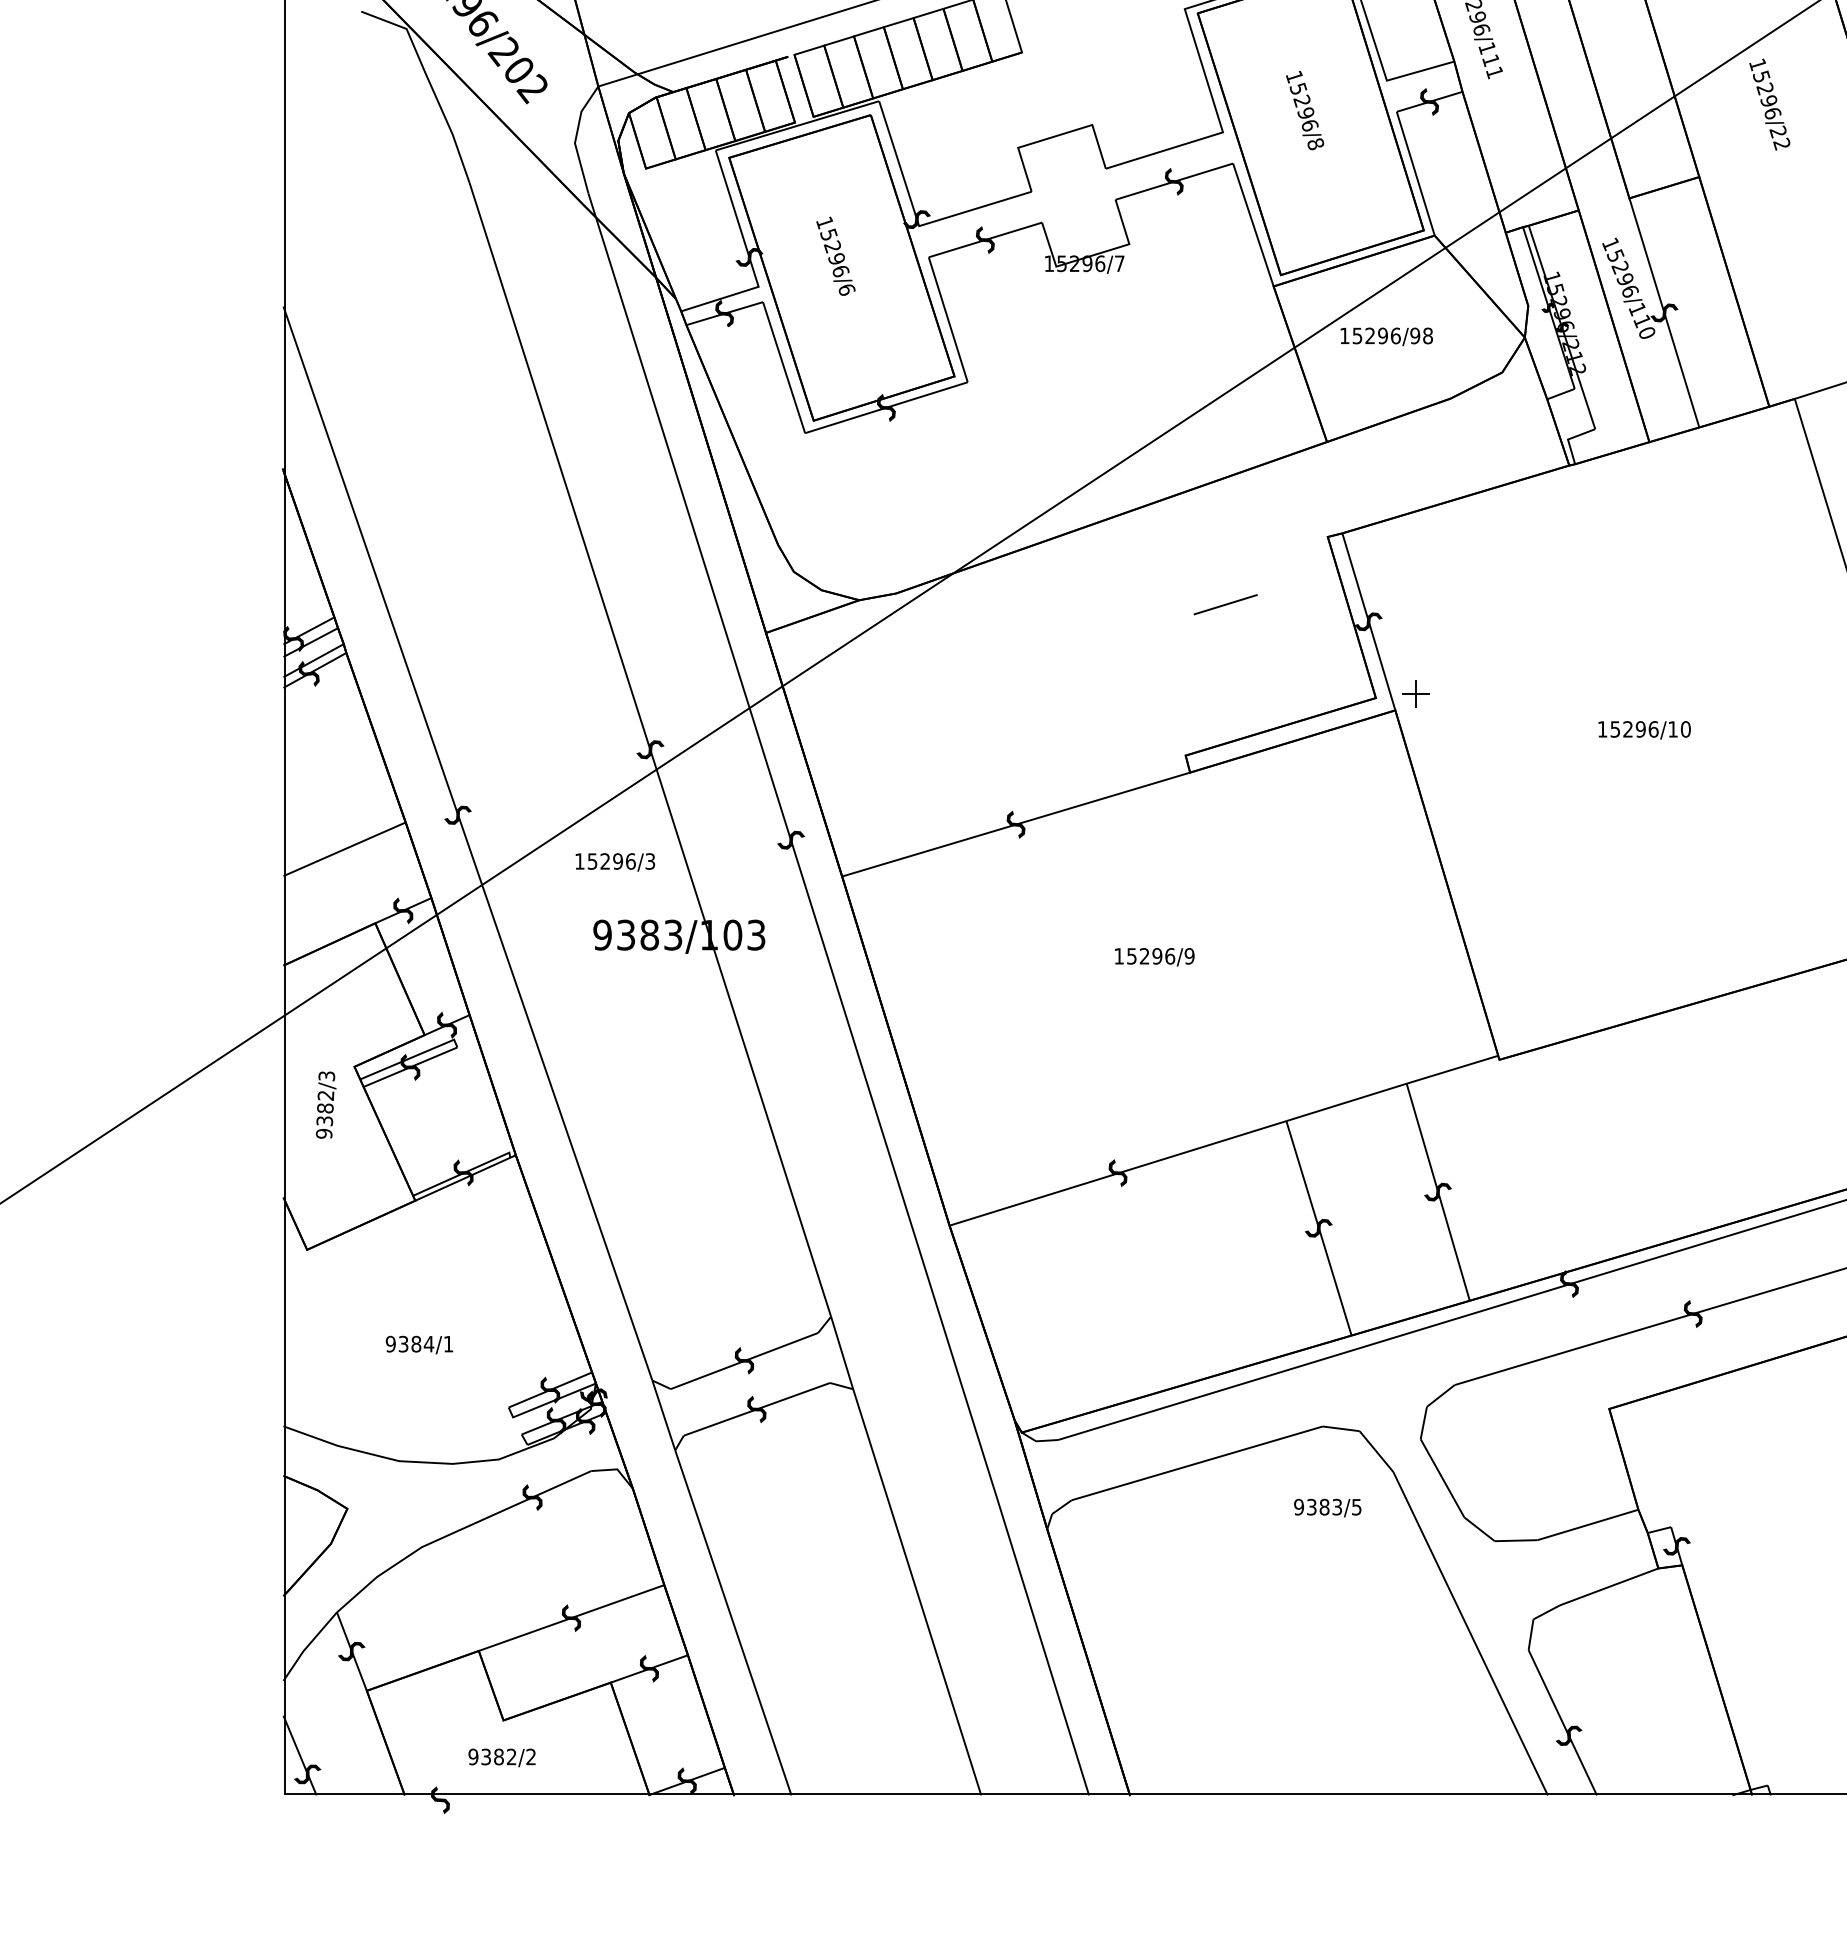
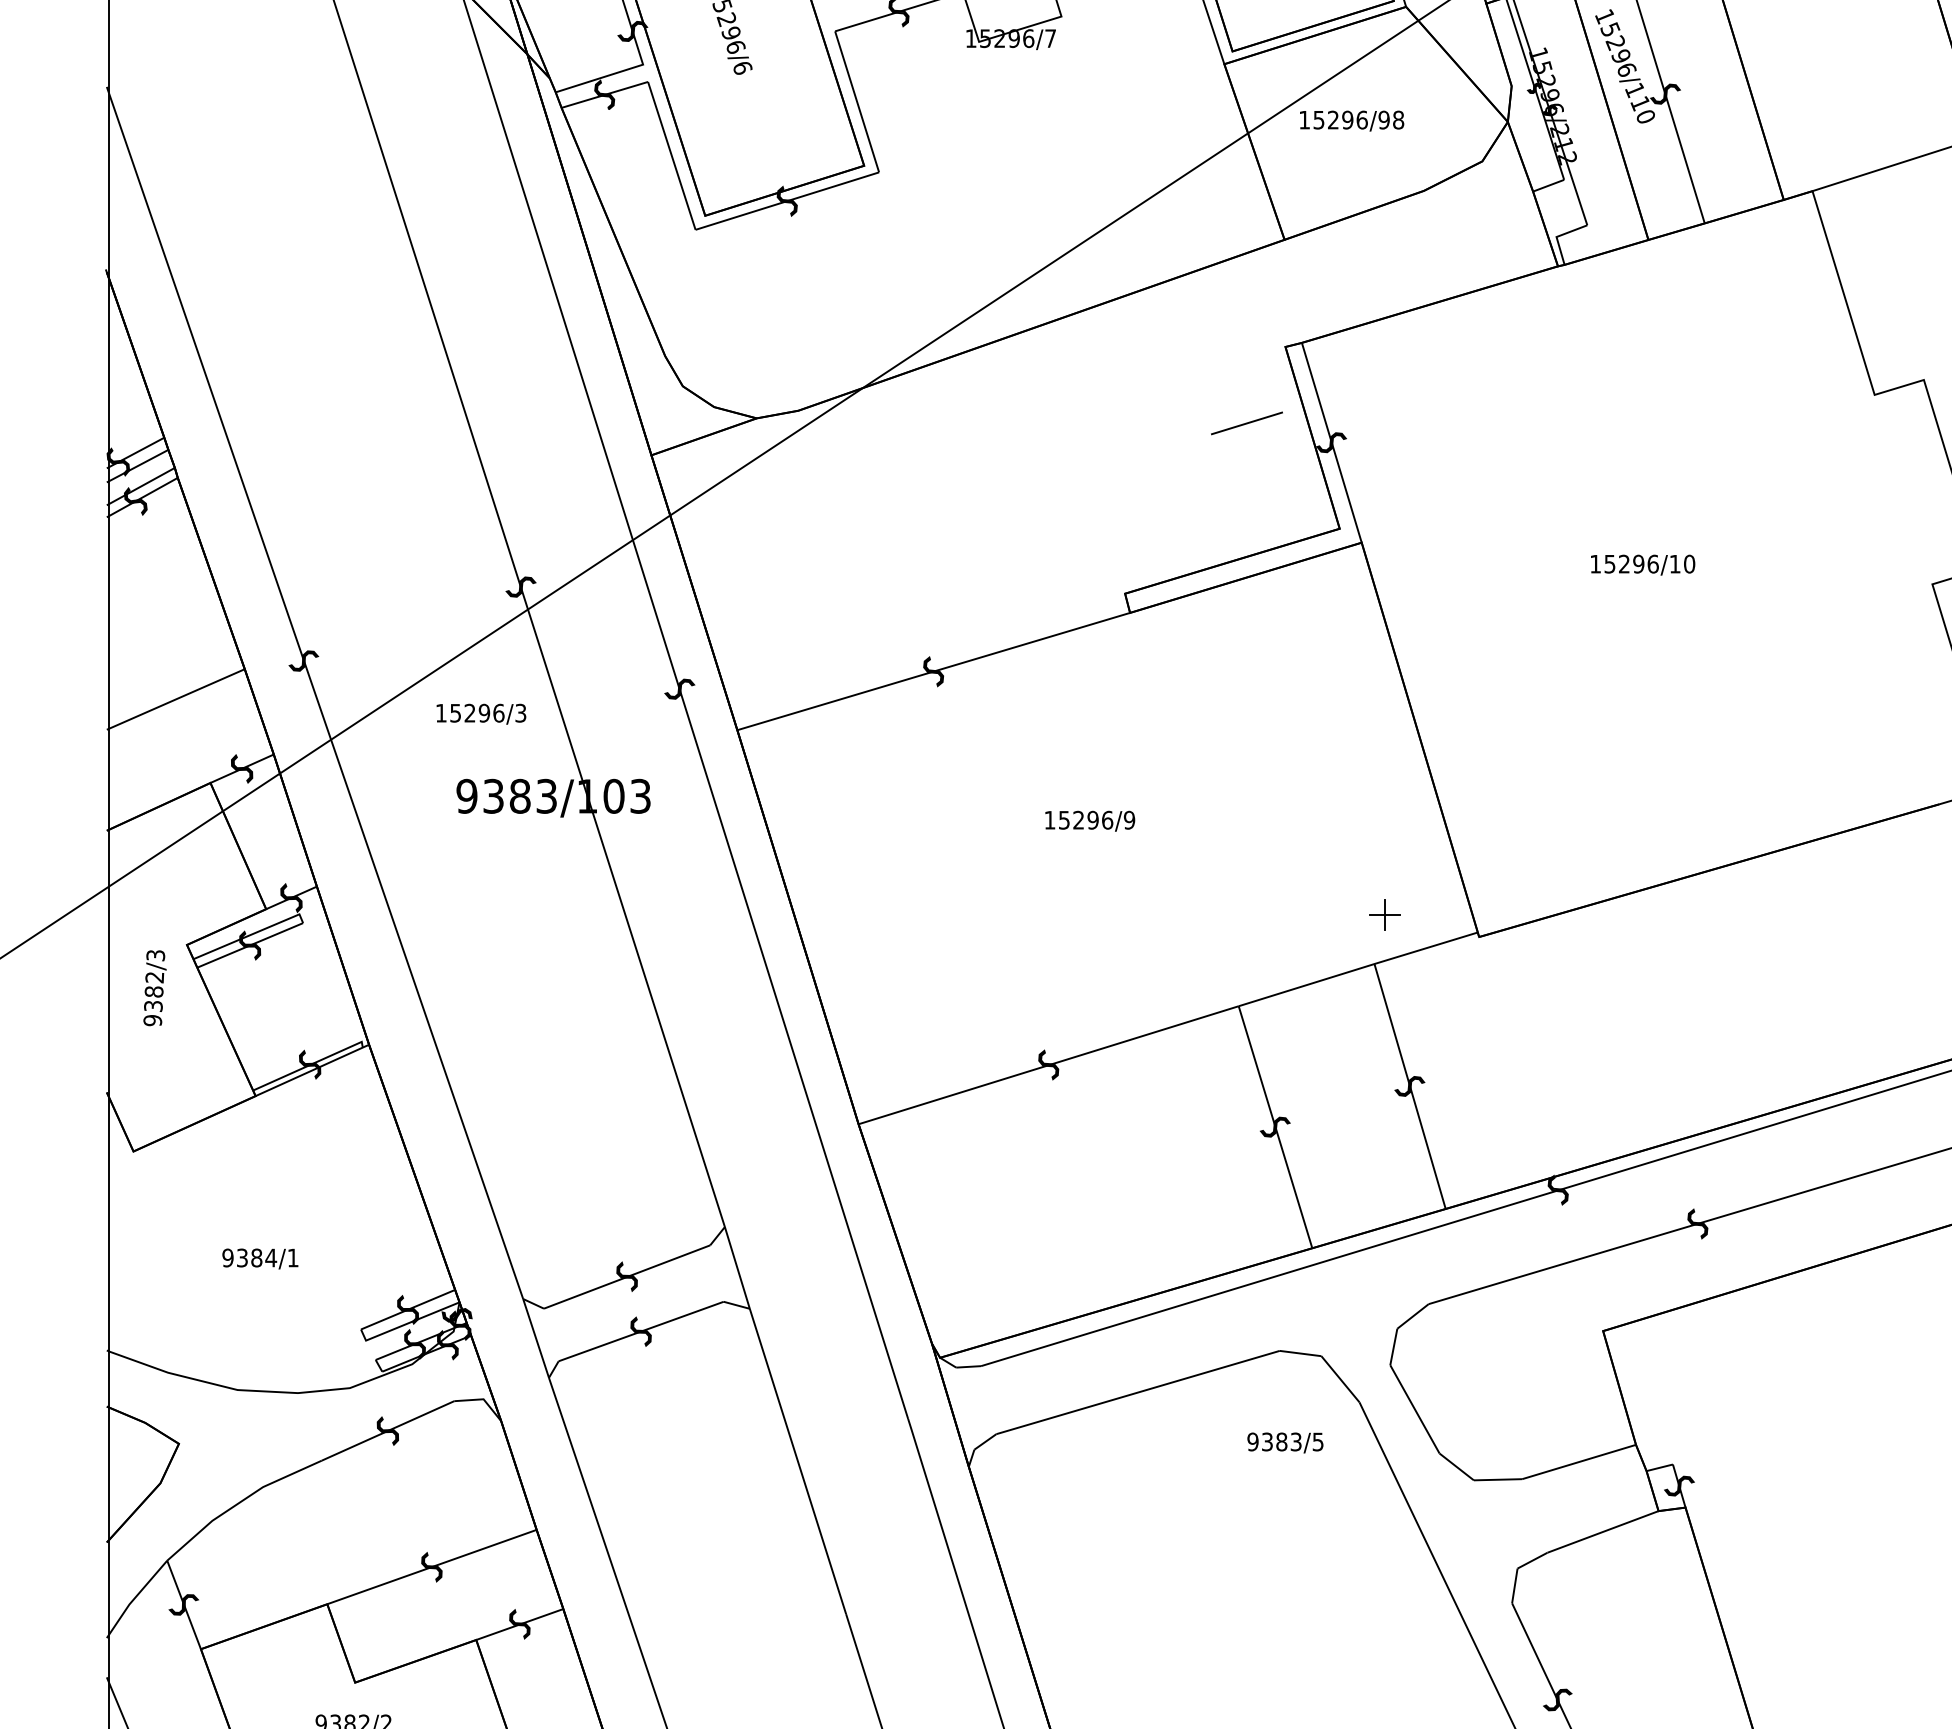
line: (1225, 604) -> (1246, 423), moved
part: (1415, 693) -> (1384, 914), moved

